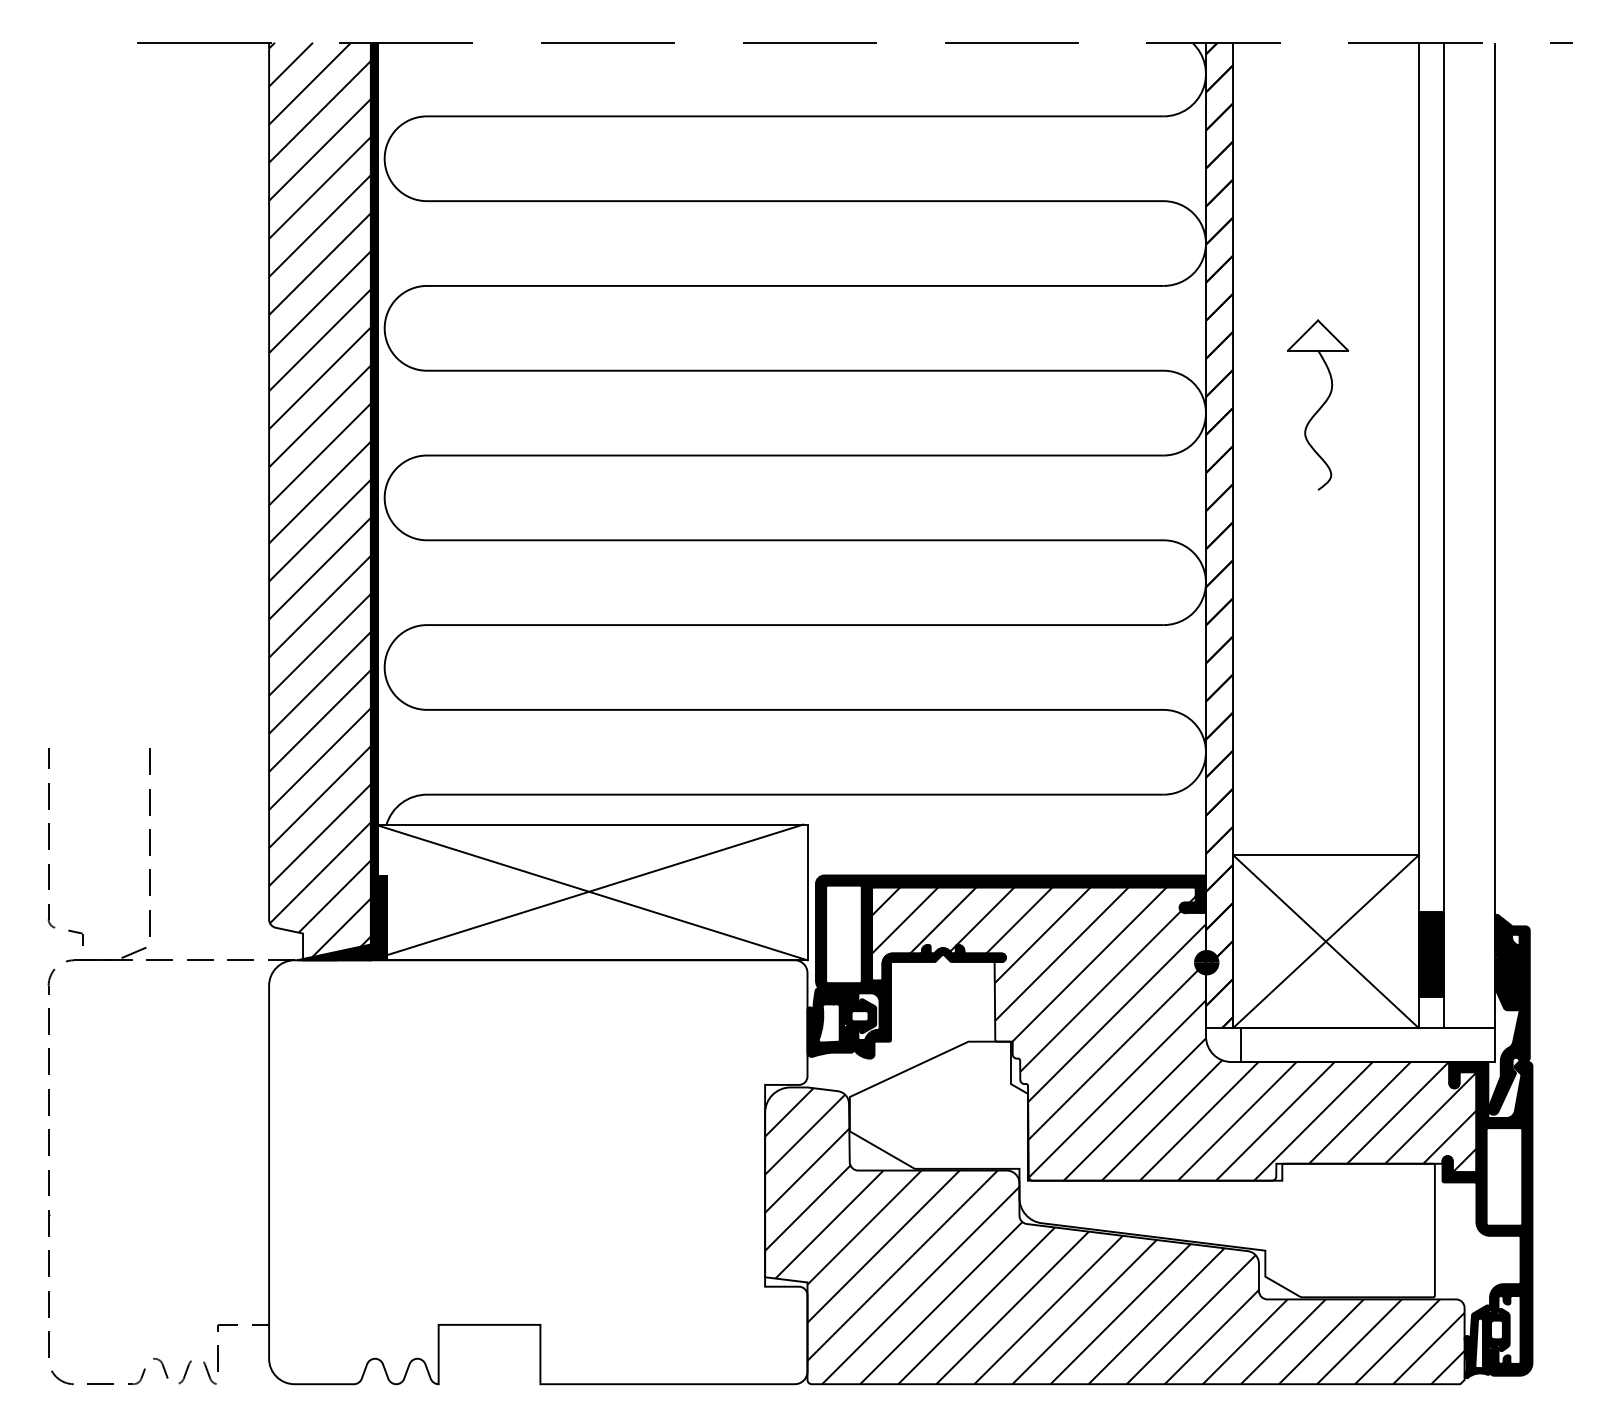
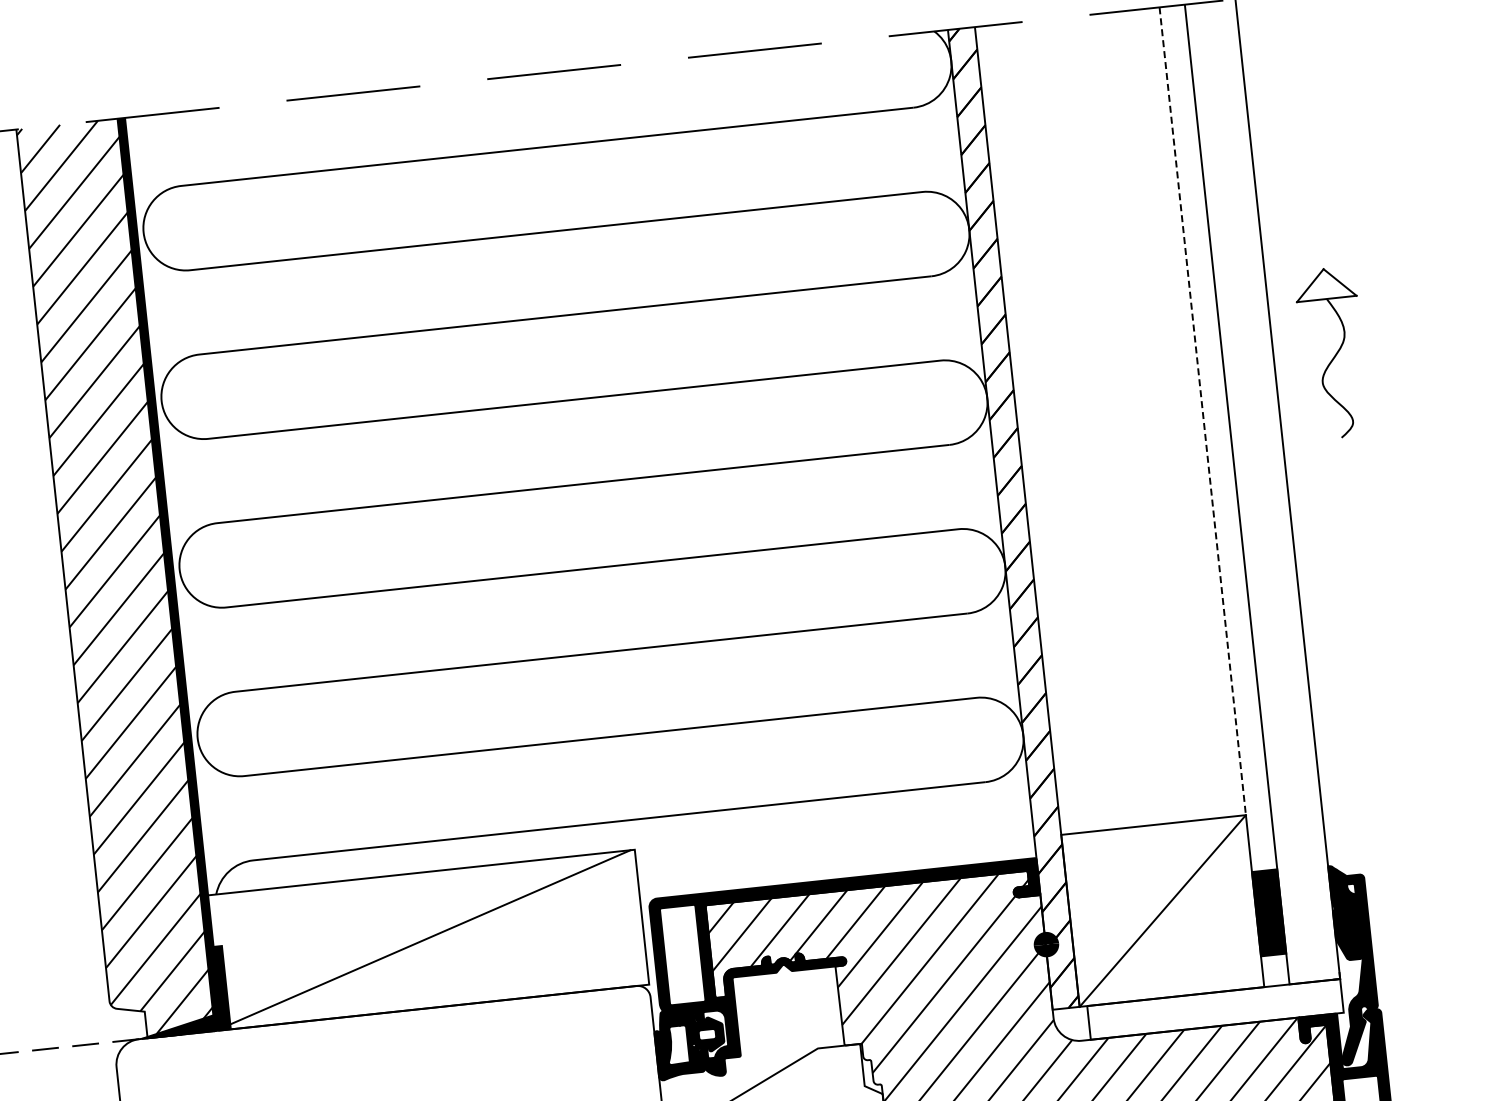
part: (1318, 404) -> (1332, 352), moved
line: (1418, 449) -> (1202, 411), solid -> dashed
line: (591, 892) -> (427, 940), removed
line: (1325, 941) -> (1162, 910), removed

